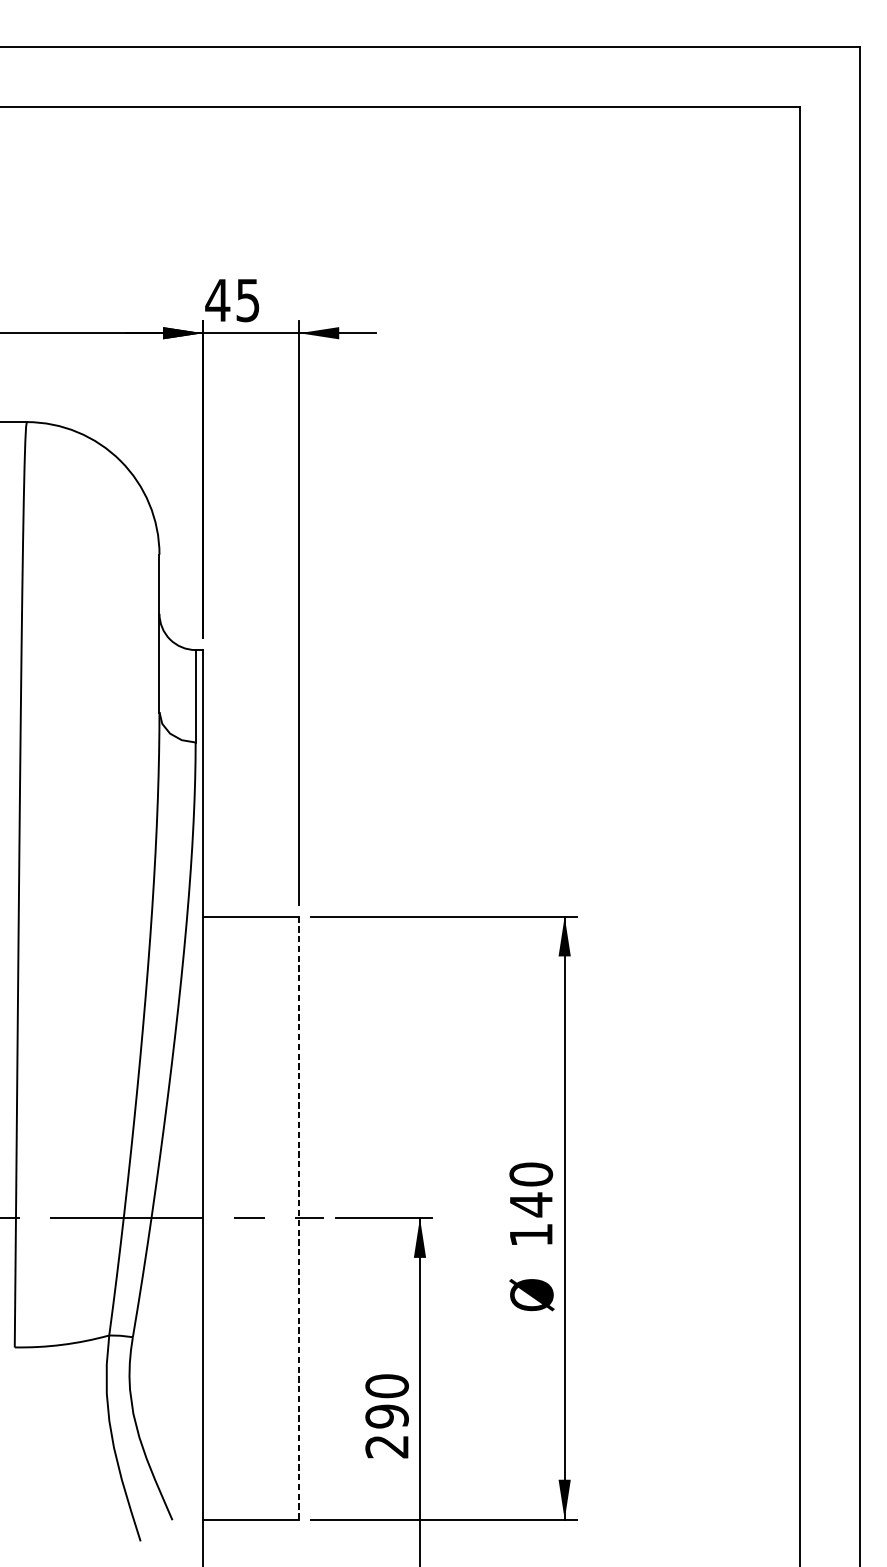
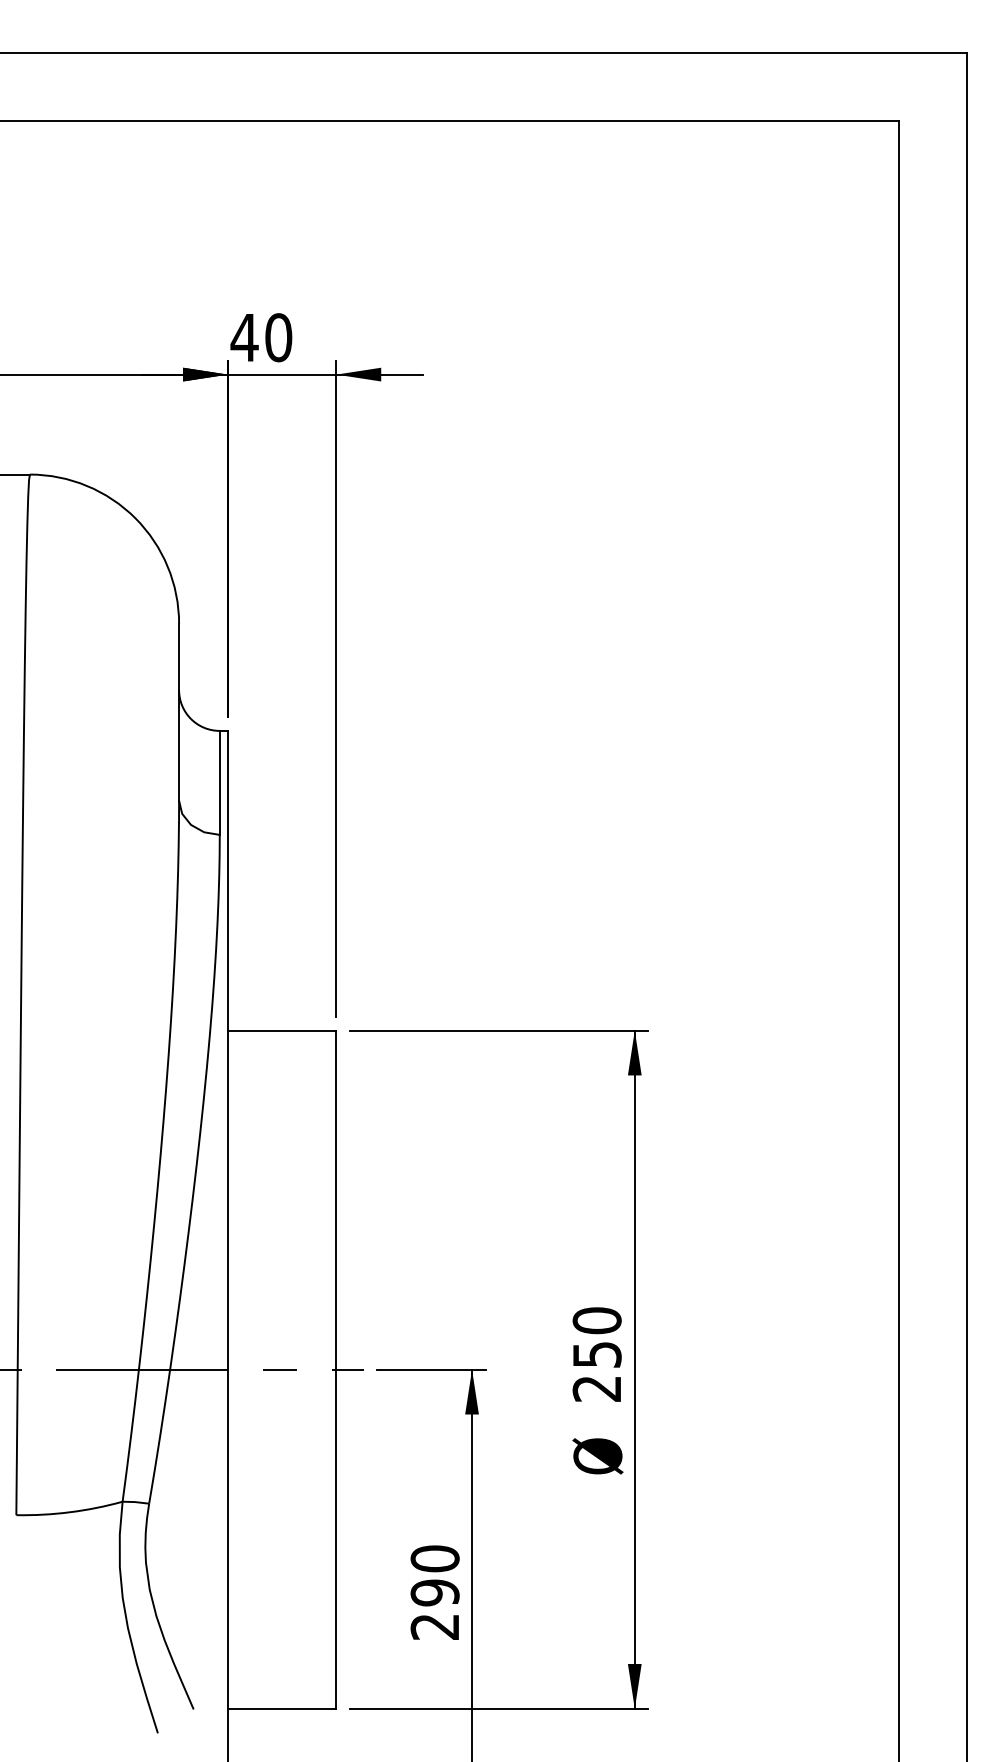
text: (247, 300) -> (278, 337), 45 -> 40
line: (299, 1218) -> (336, 1370), dashed -> solid
text: (530, 1218) -> (596, 1370), 140 -> 250

